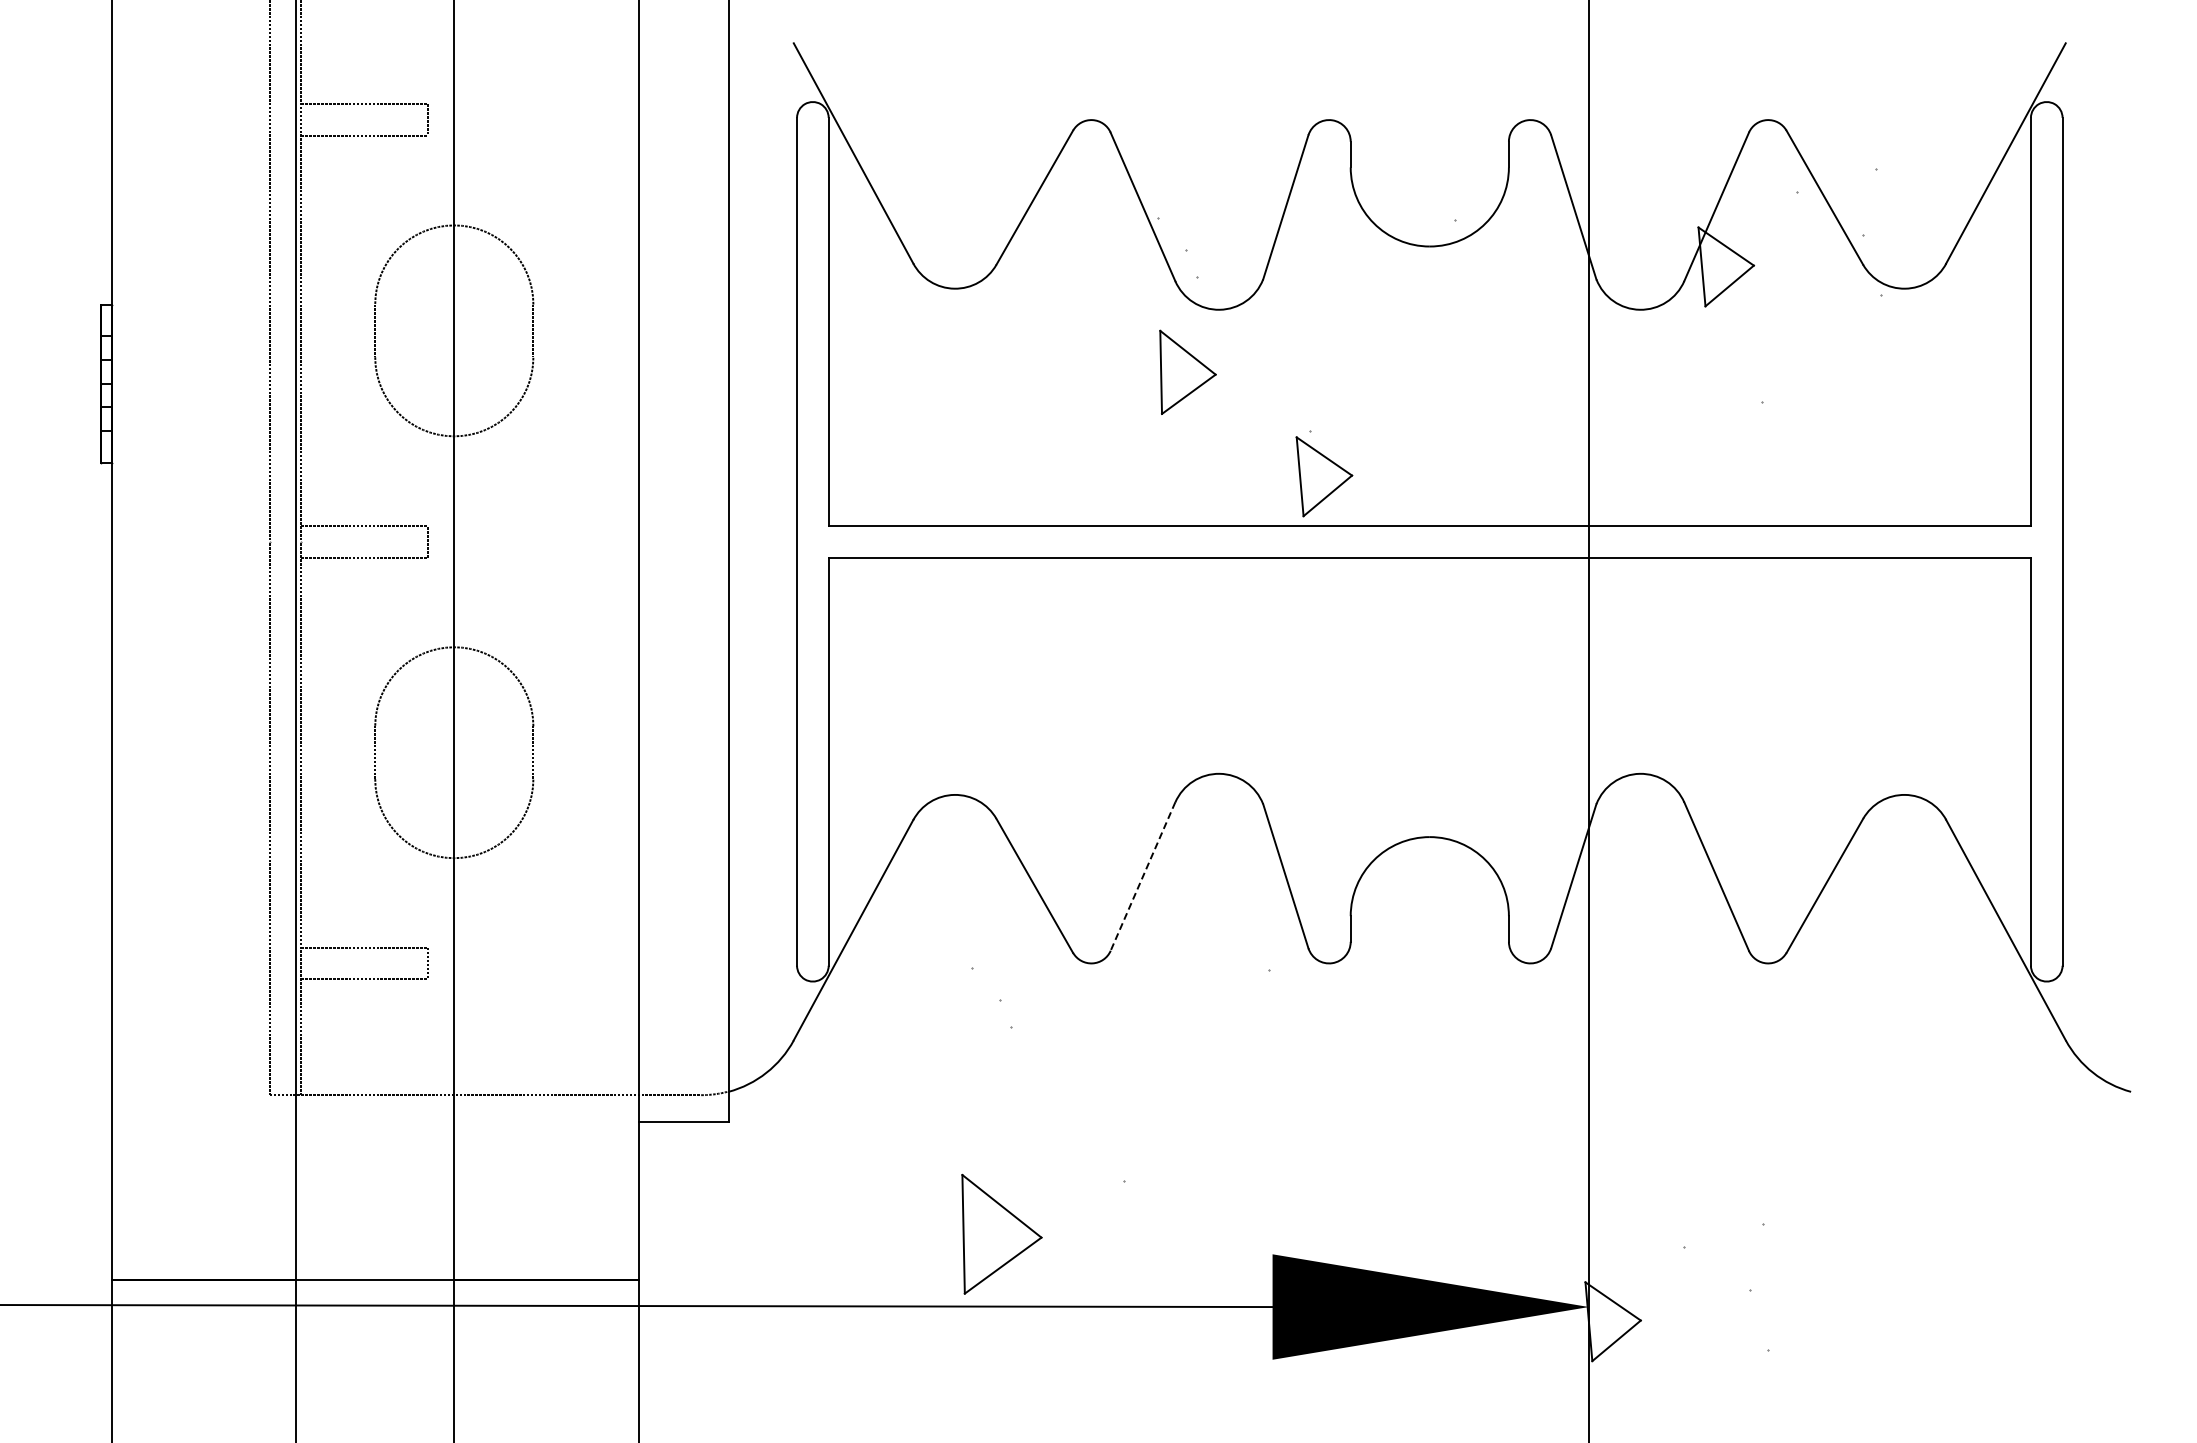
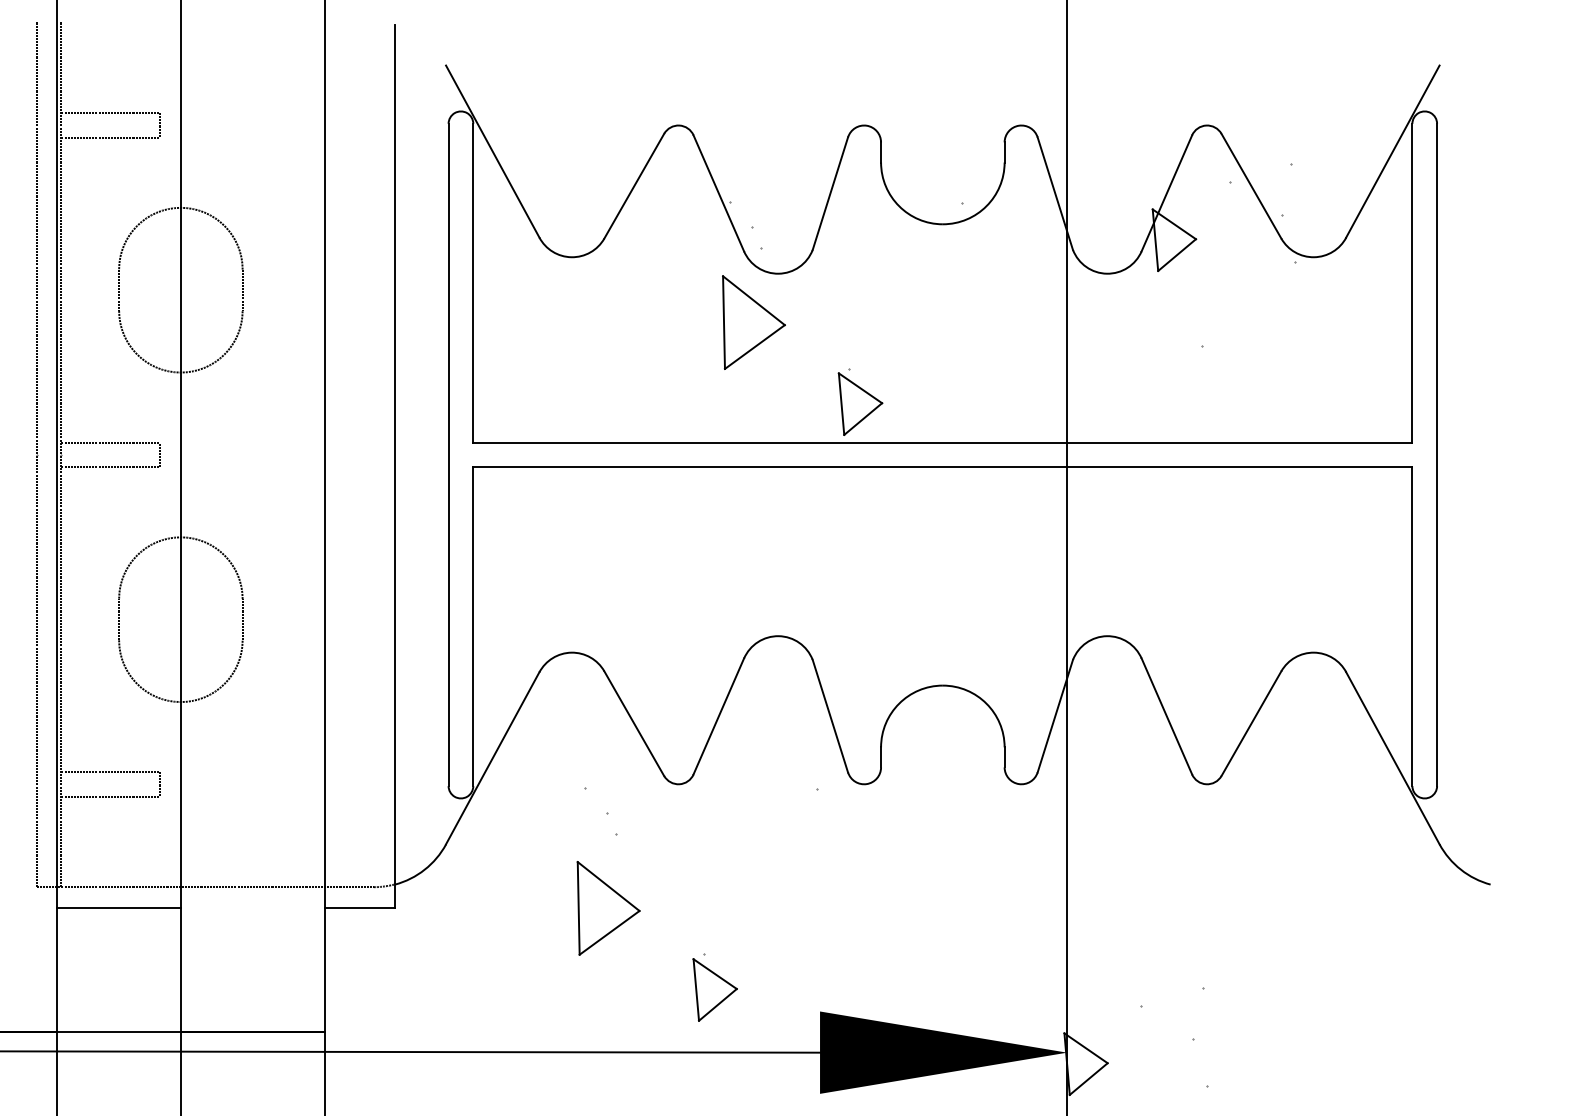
part: (1187, 372) -> (753, 322), size x1.43
line: (1143, 876) -> (719, 716), dashed -> solid
line: (375, 1121) -> (119, 907), added
part: (1138, 1226) -> (715, 989), added
part: (1001, 1233) -> (608, 907), moved

